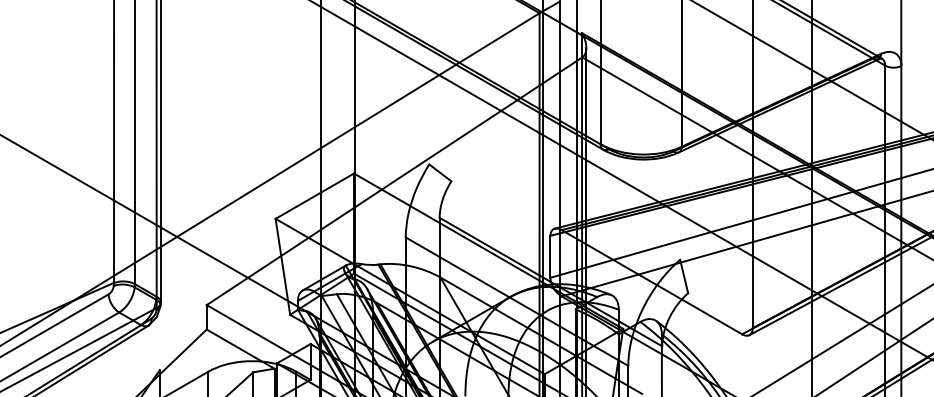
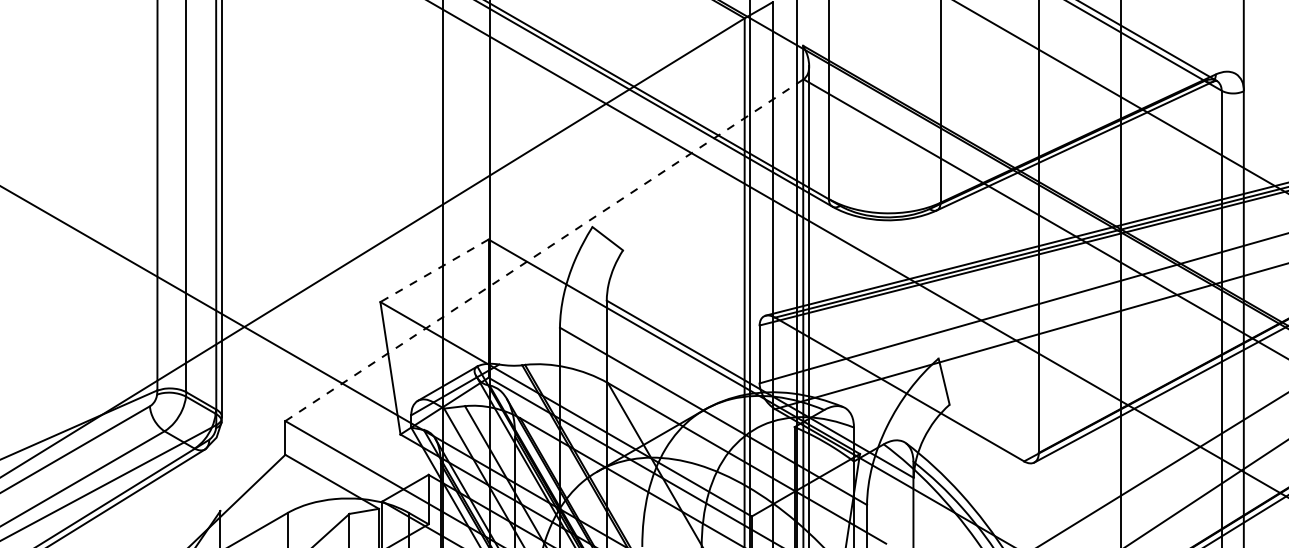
line: (394, 180) -> (544, 249), solid -> dashed
line: (314, 196) -> (434, 271), solid -> dashed

